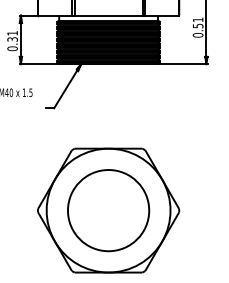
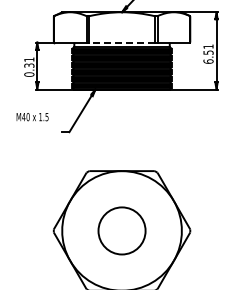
line: (109, 15) -> (122, 42), solid -> dashed
text: (198, 35) -> (208, 61), 0.51 -> 6.51
circle: (108, 210) -> (121, 230), size x0.6

